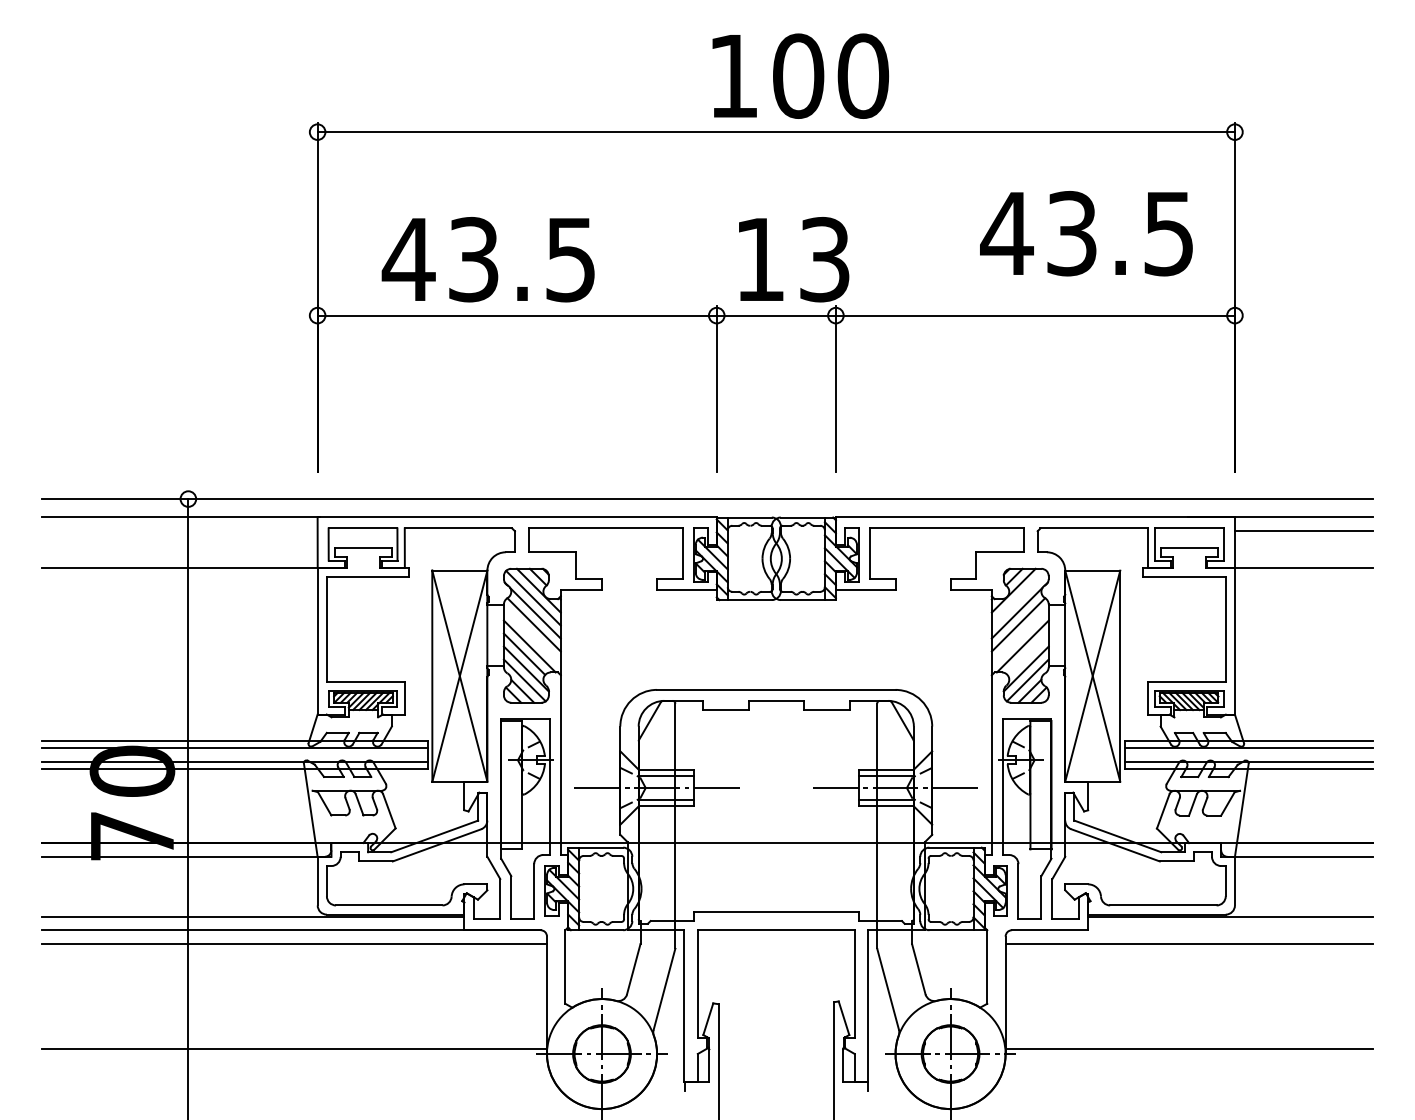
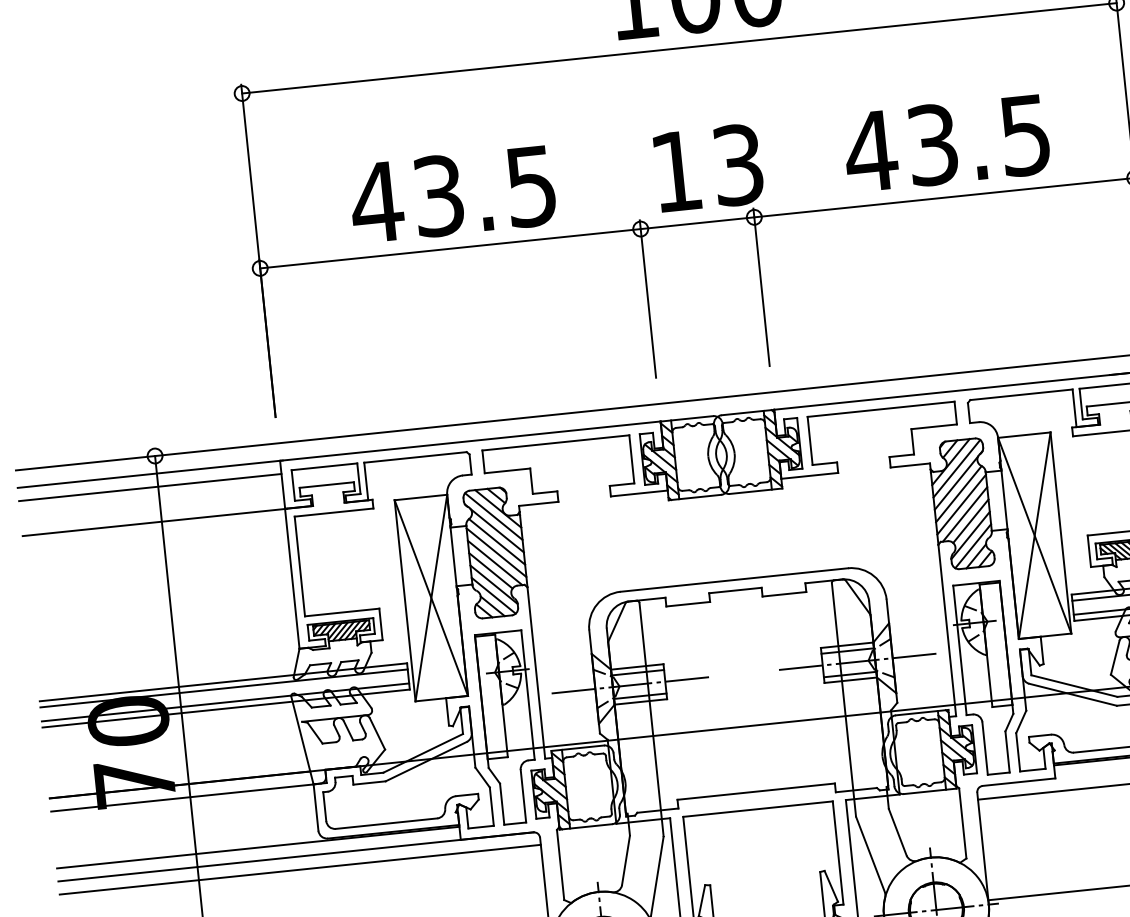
text: (1086, 233) -> (946, 143), moved
text: (487, 259) -> (451, 194), moved
line: (179, 531) -> (149, 487), added
line: (1018, 597) -> (956, 468), added
line: (531, 635) -> (495, 552), added
line: (1019, 635) -> (960, 504), added
line: (1027, 653) -> (970, 520), added

